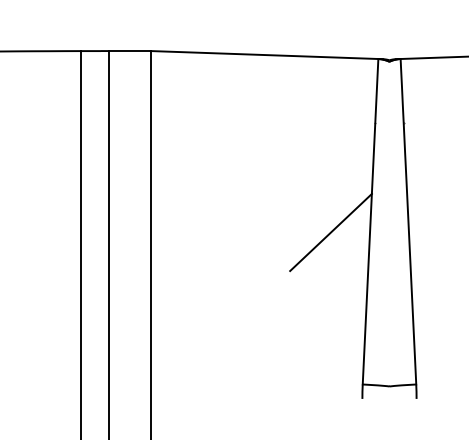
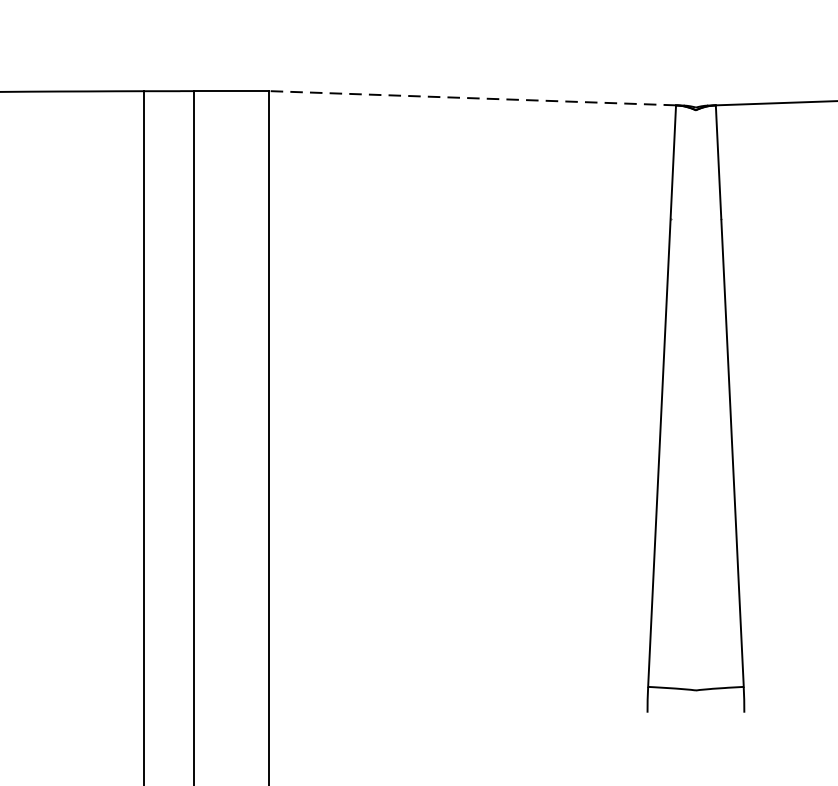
line: (264, 55) -> (472, 99), solid -> dashed
line: (330, 232) -> (590, 415), removed

